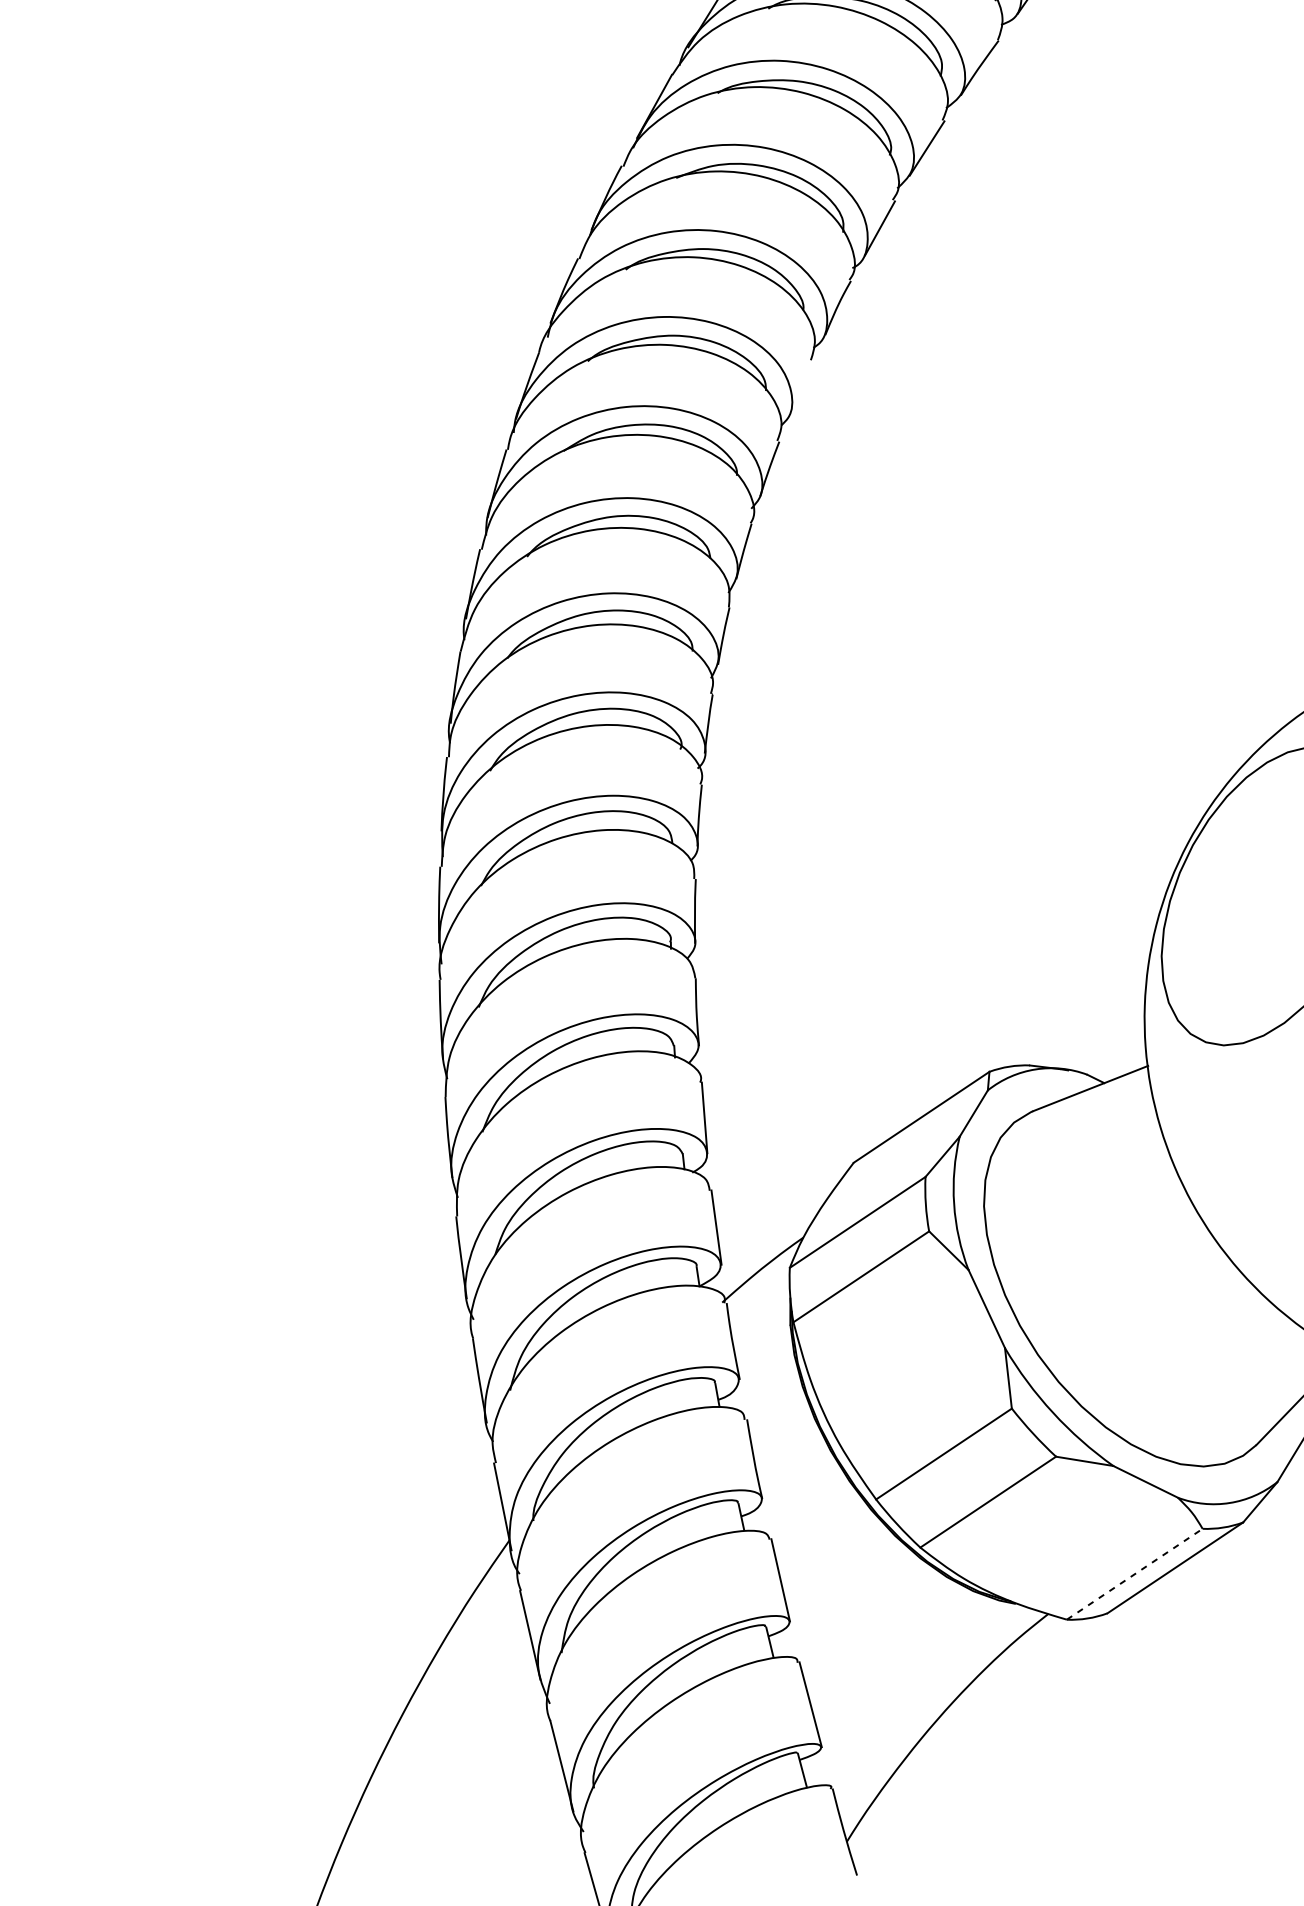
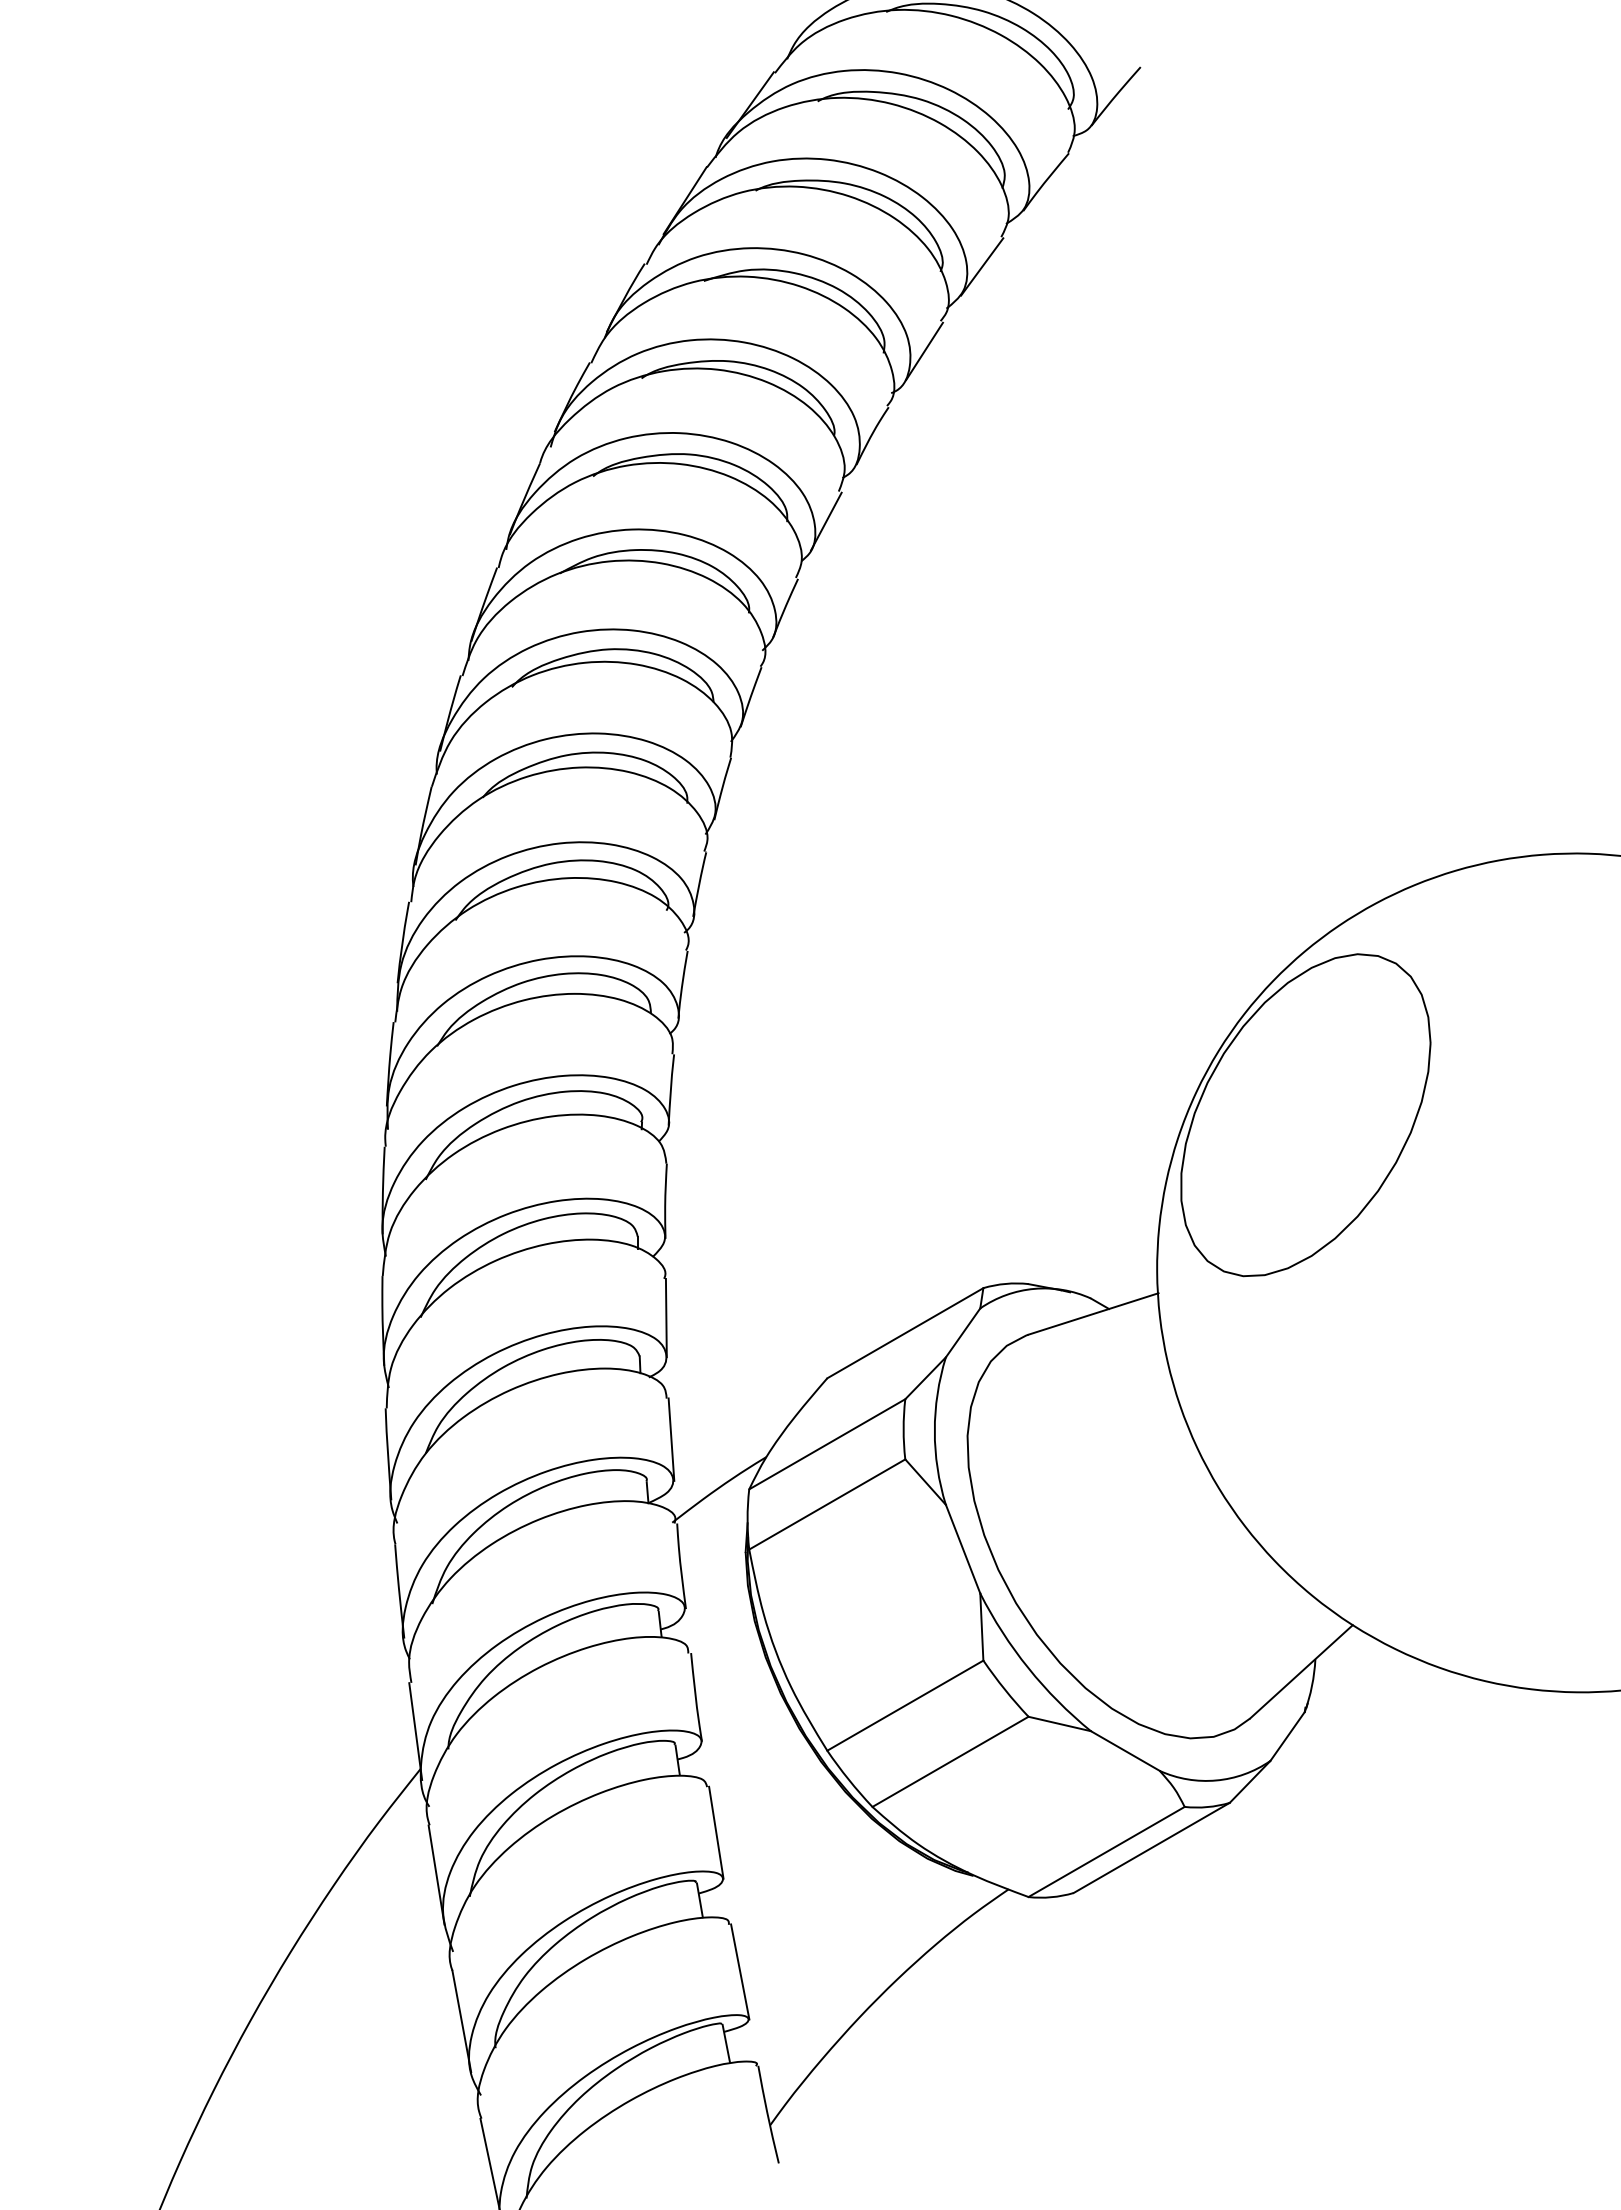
line: (801, 388) -> (826, 521), added
line: (1135, 1573) -> (1107, 1851), dashed -> solid

